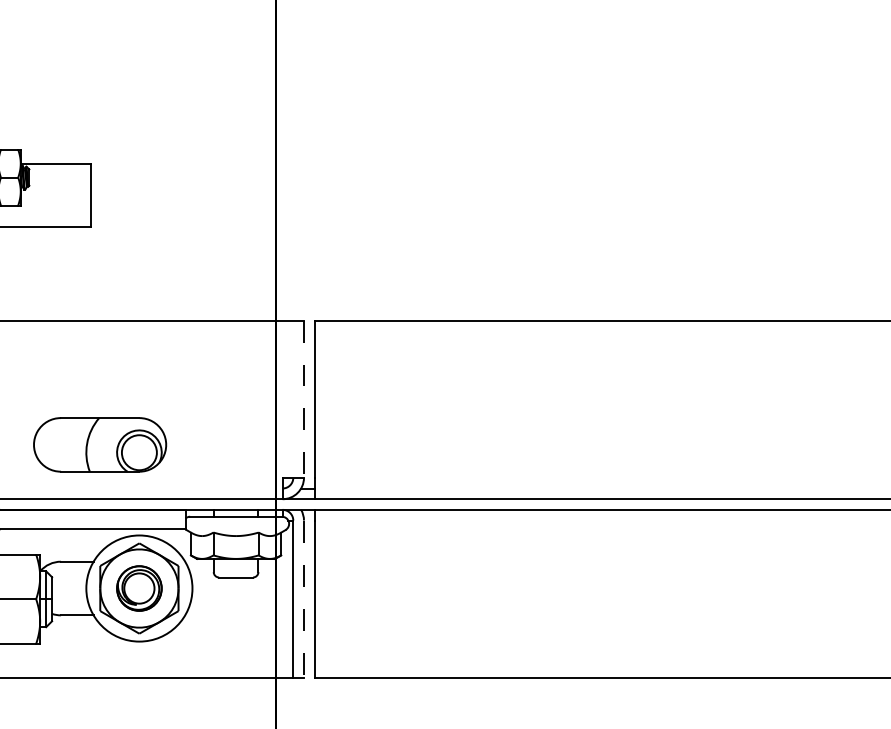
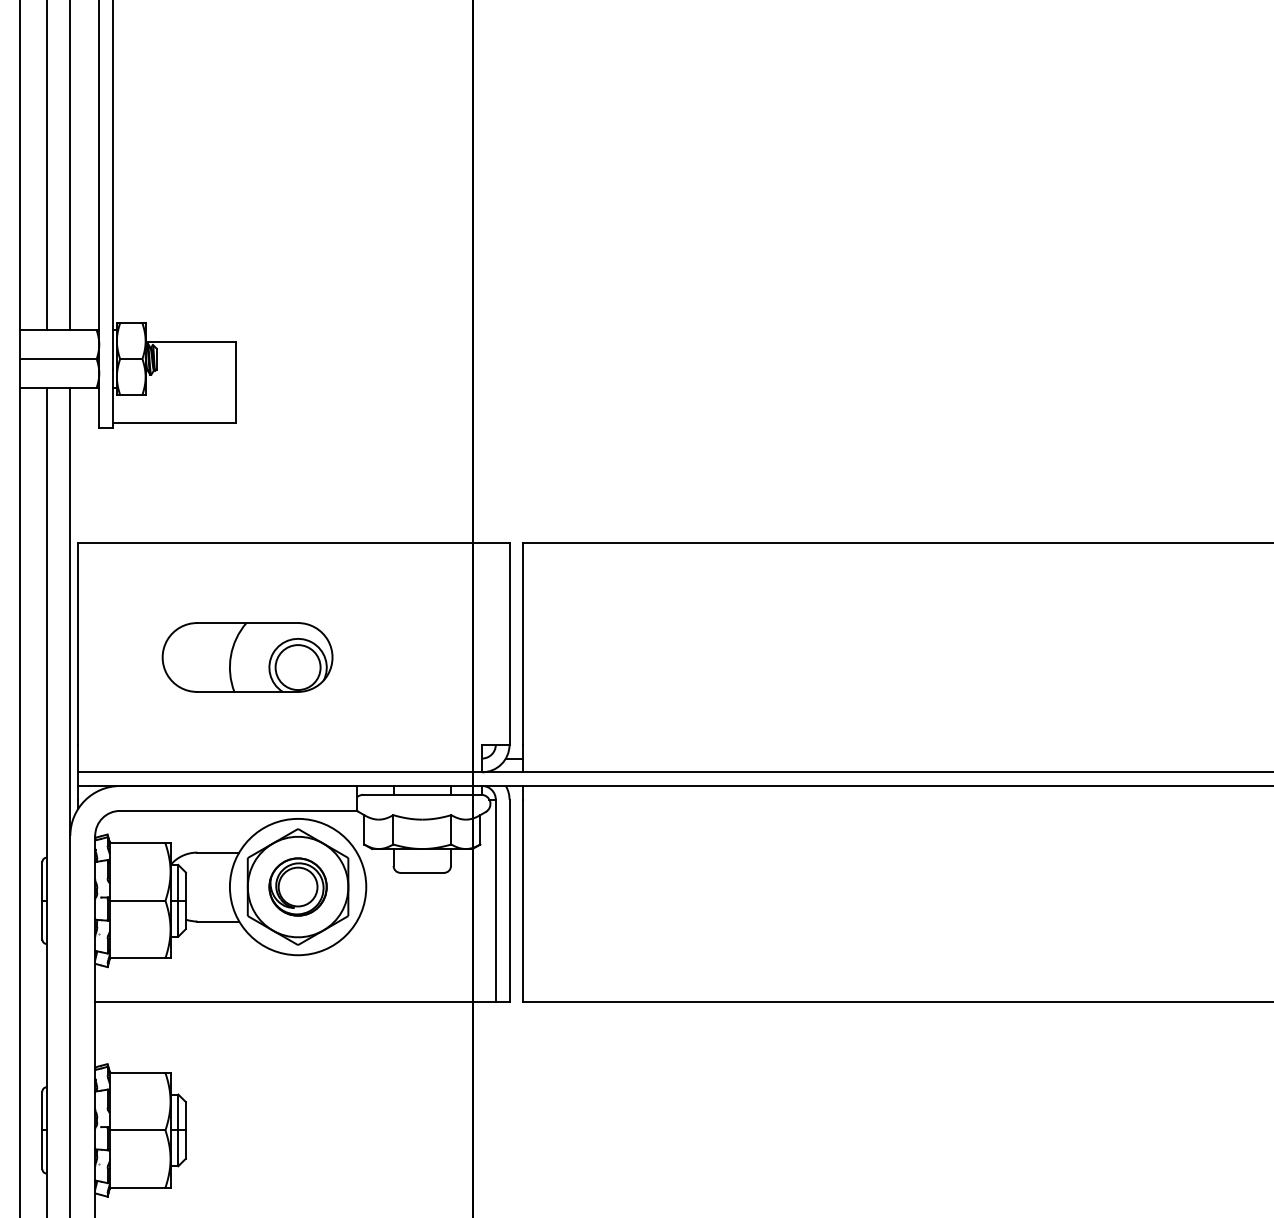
line: (303, 399) -> (509, 644), dashed -> solid
part: (100, 444) -> (247, 657), moved
line: (303, 599) -> (509, 901), dashed -> solid

